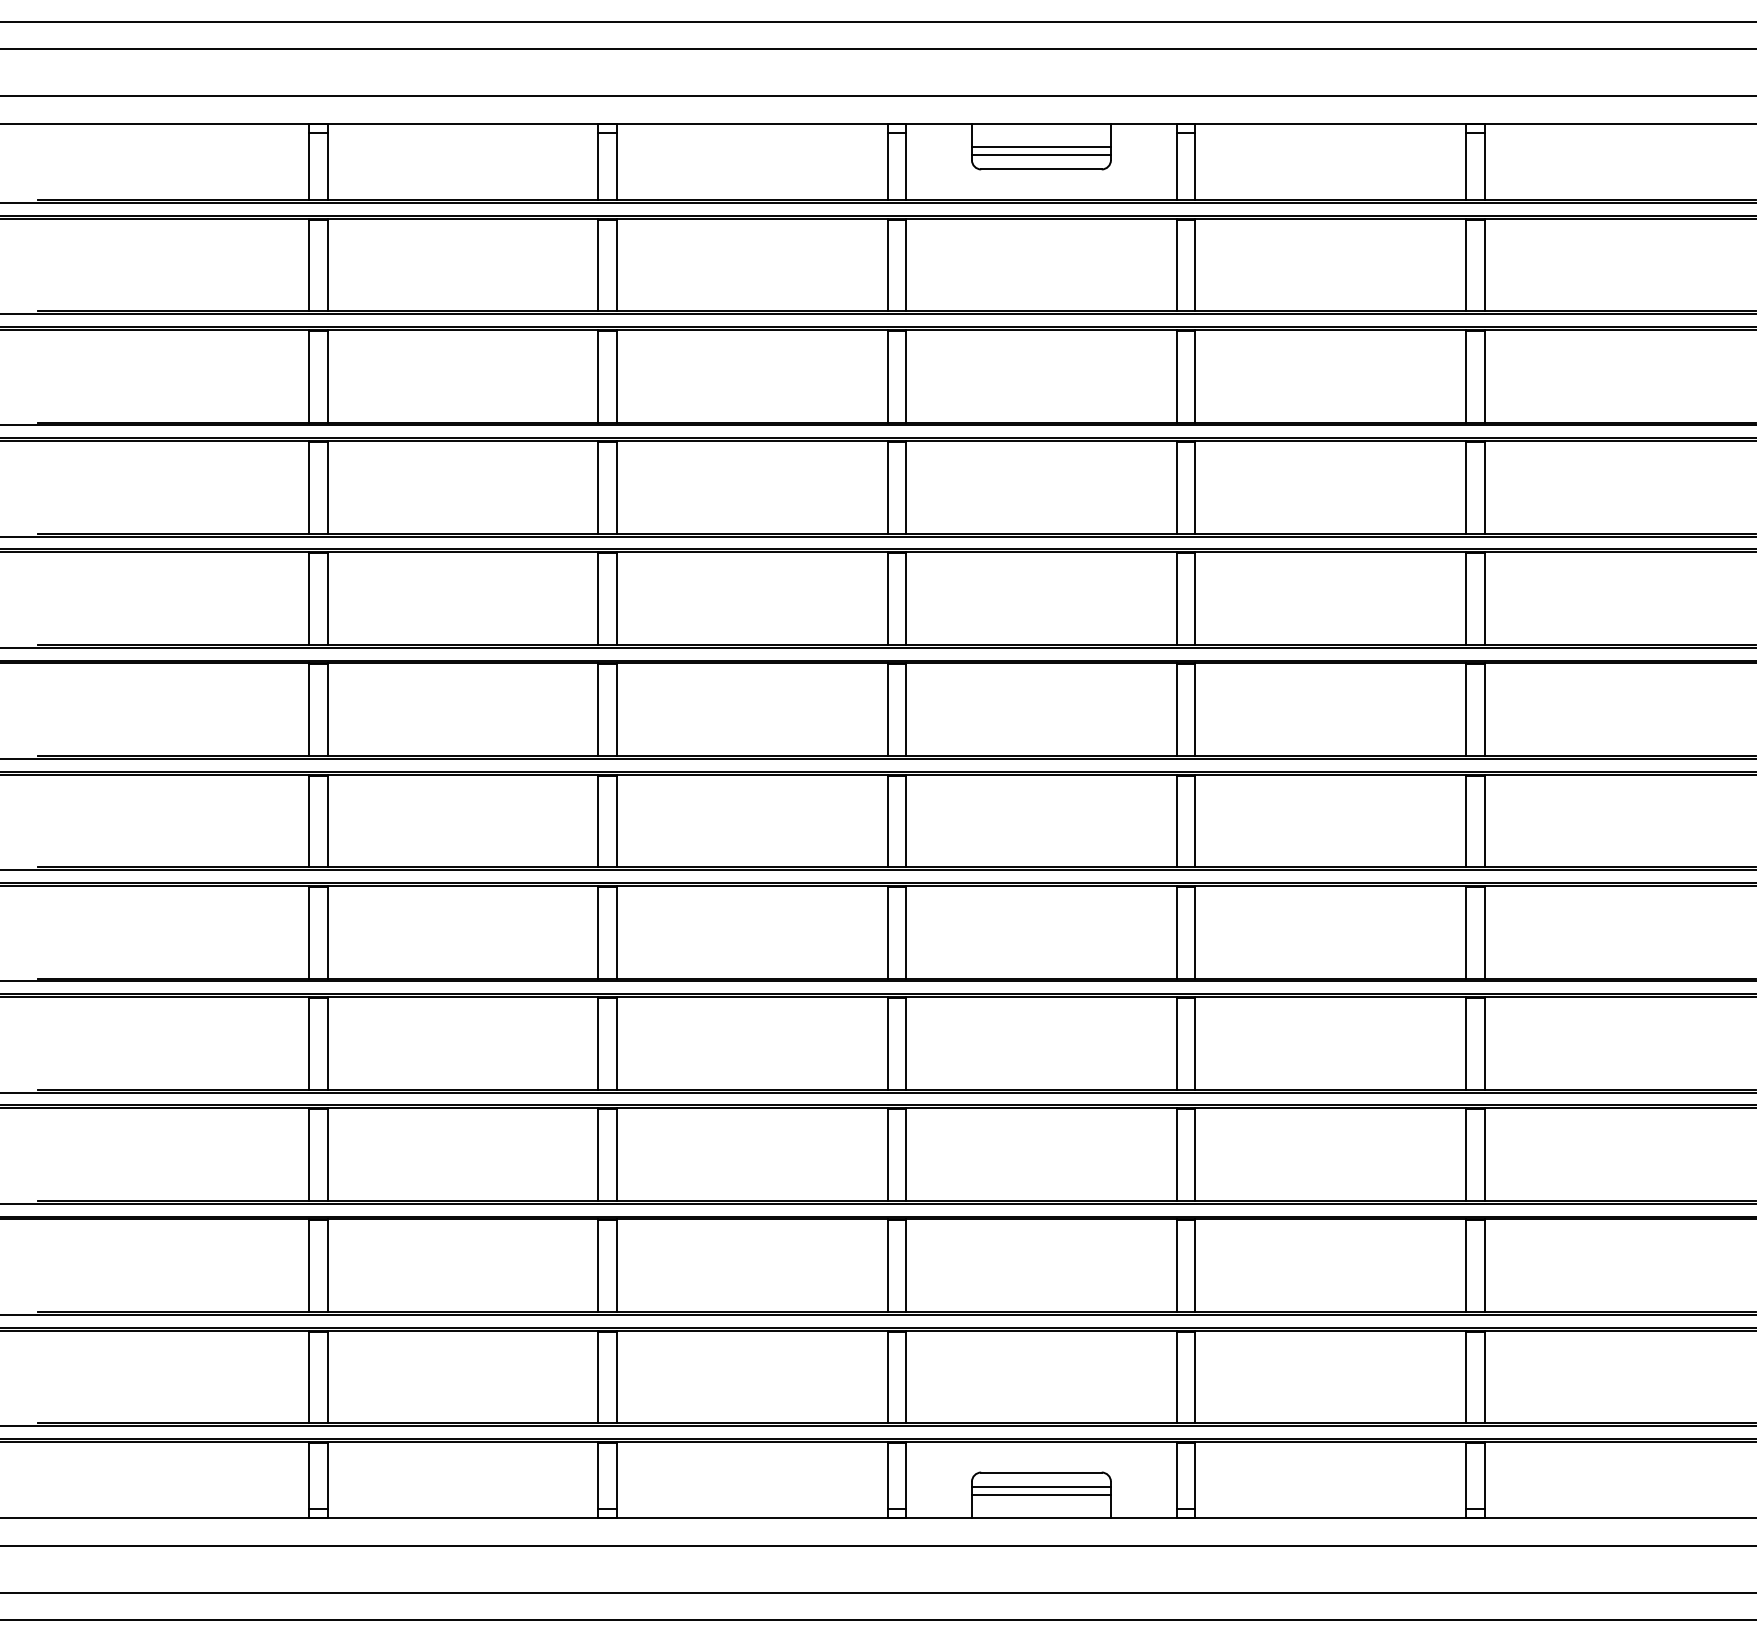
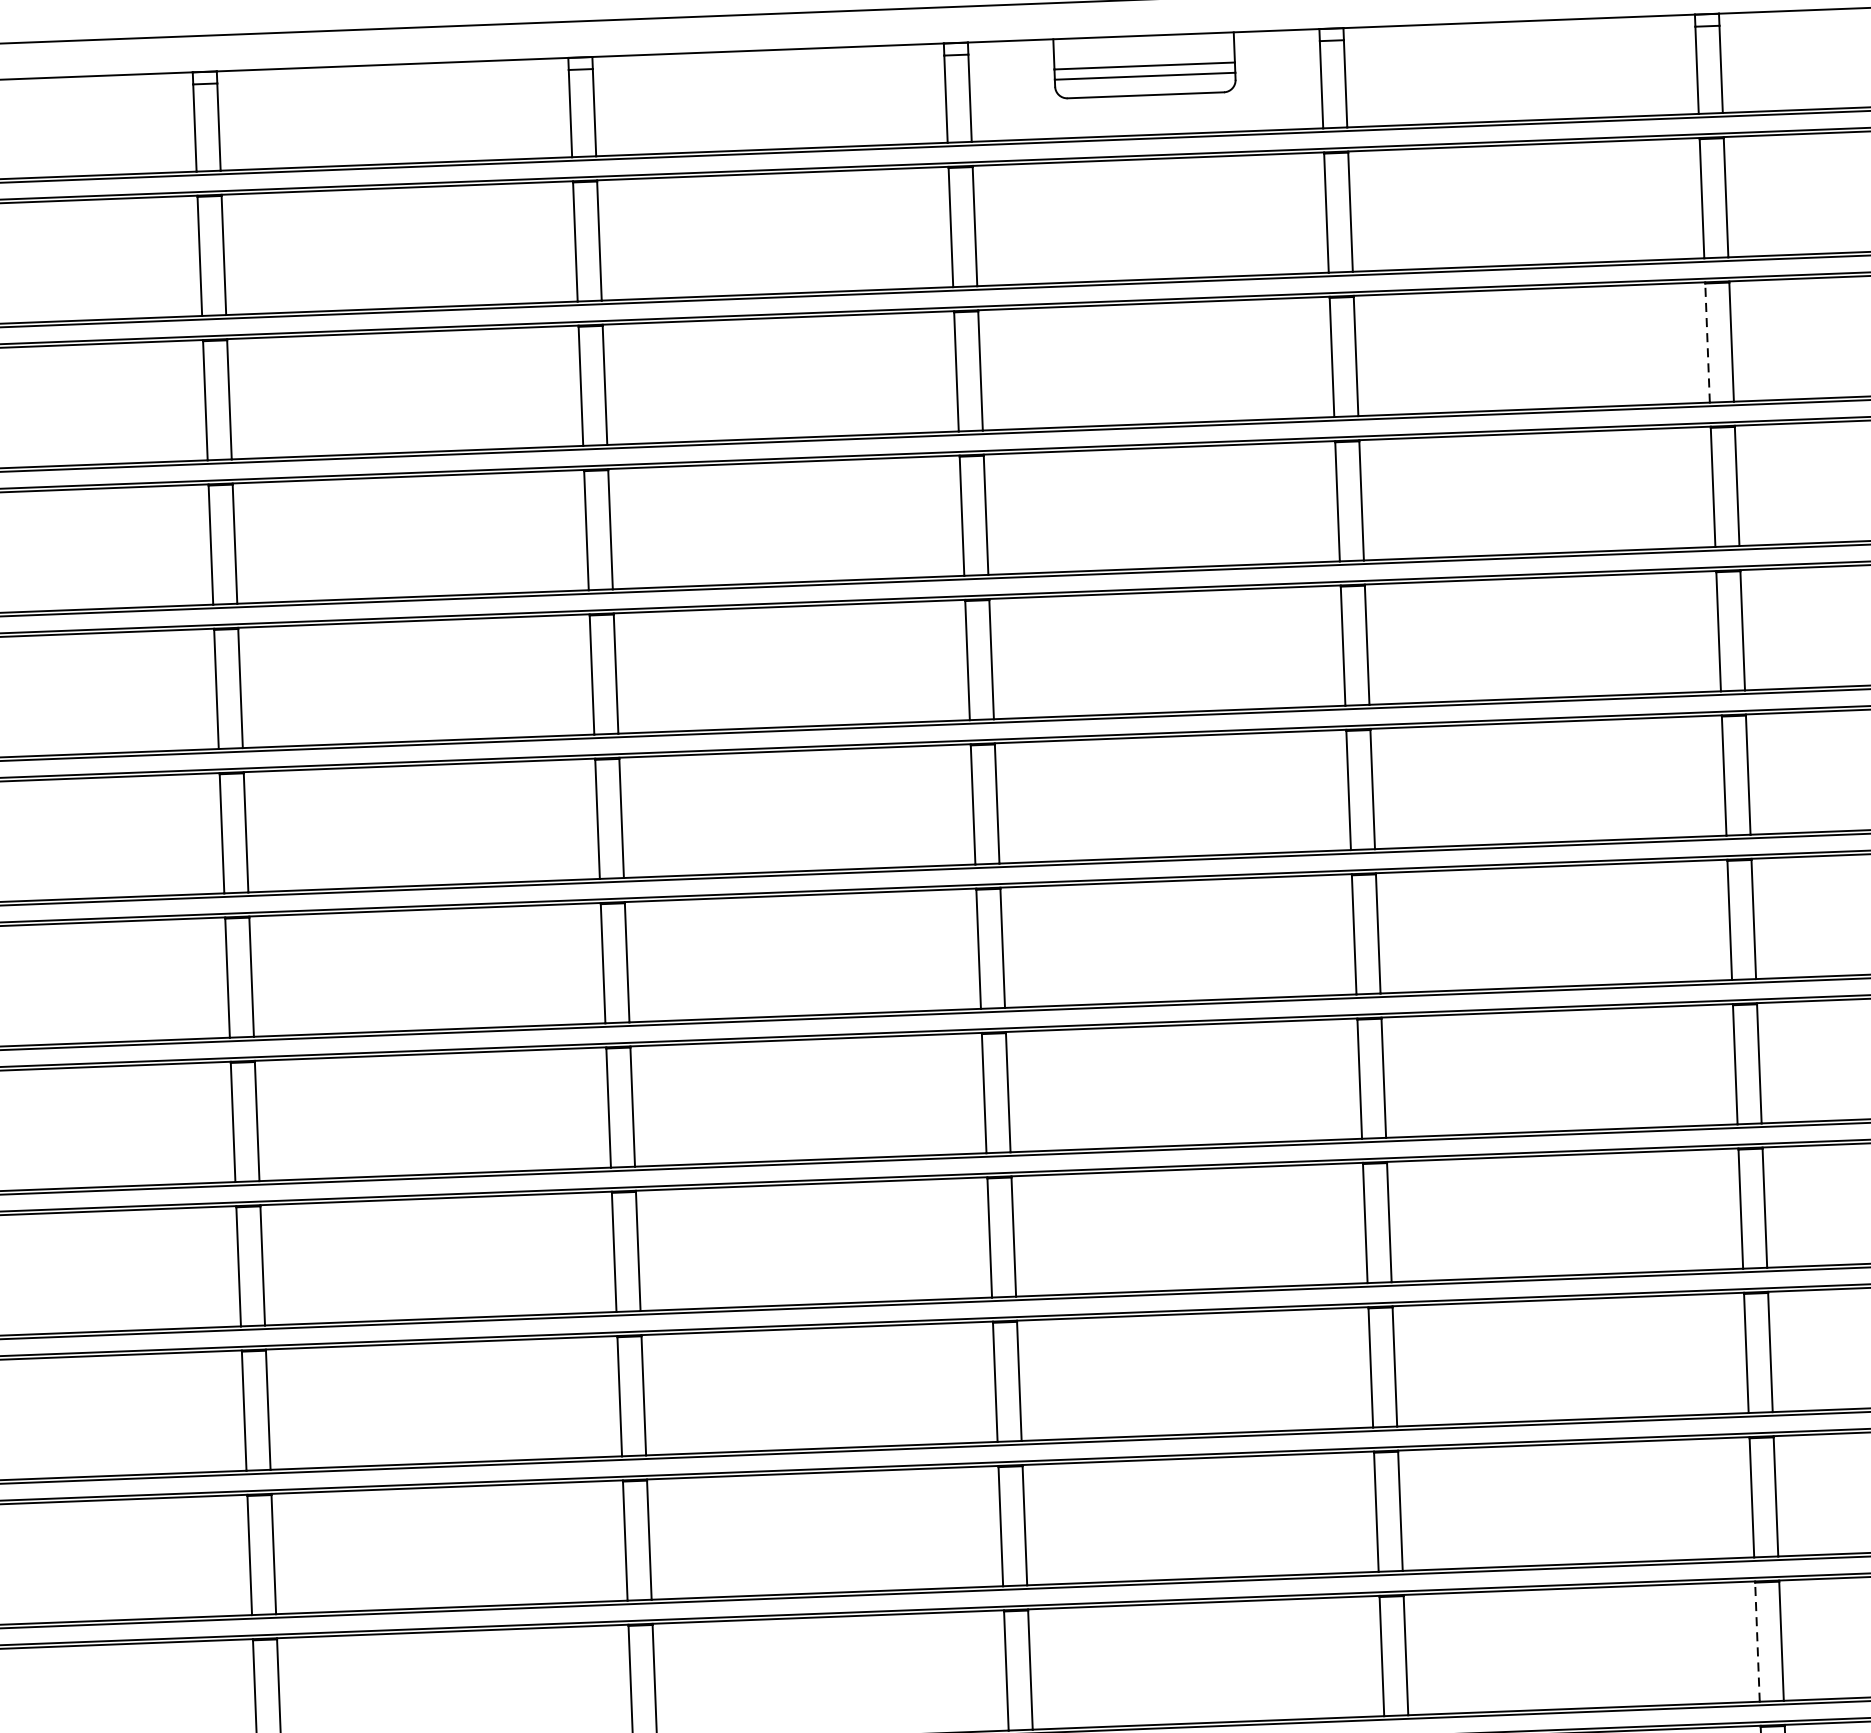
line: (1466, 376) -> (1707, 342), solid -> dashed
line: (1466, 1377) -> (1757, 1642), solid -> dashed

